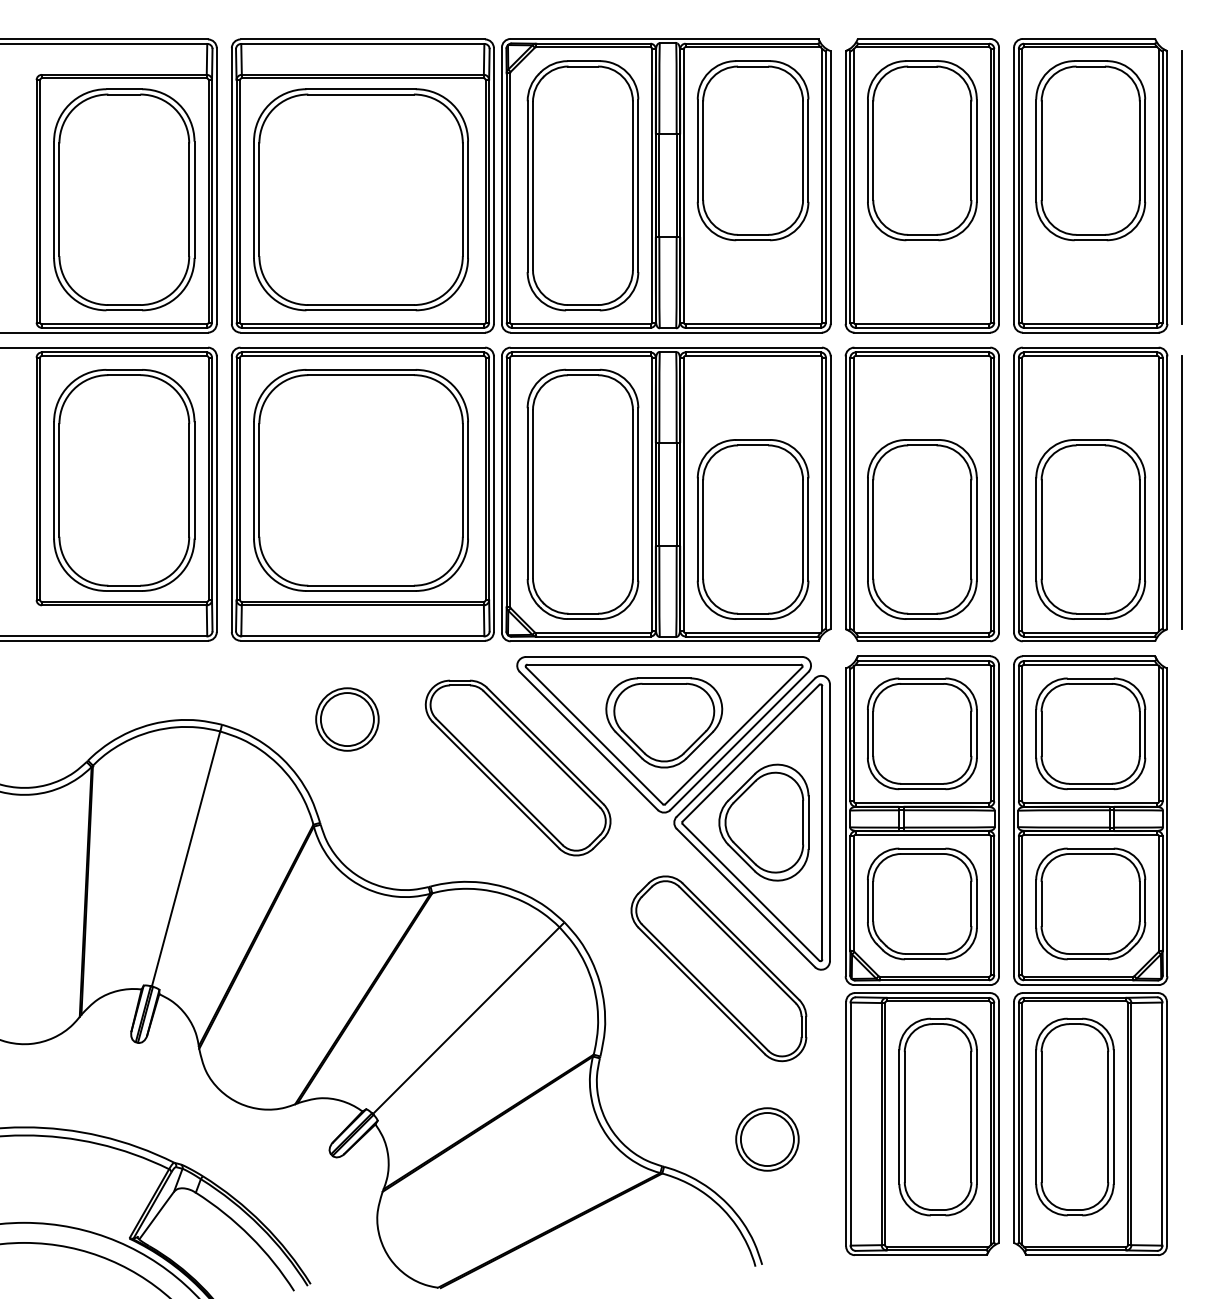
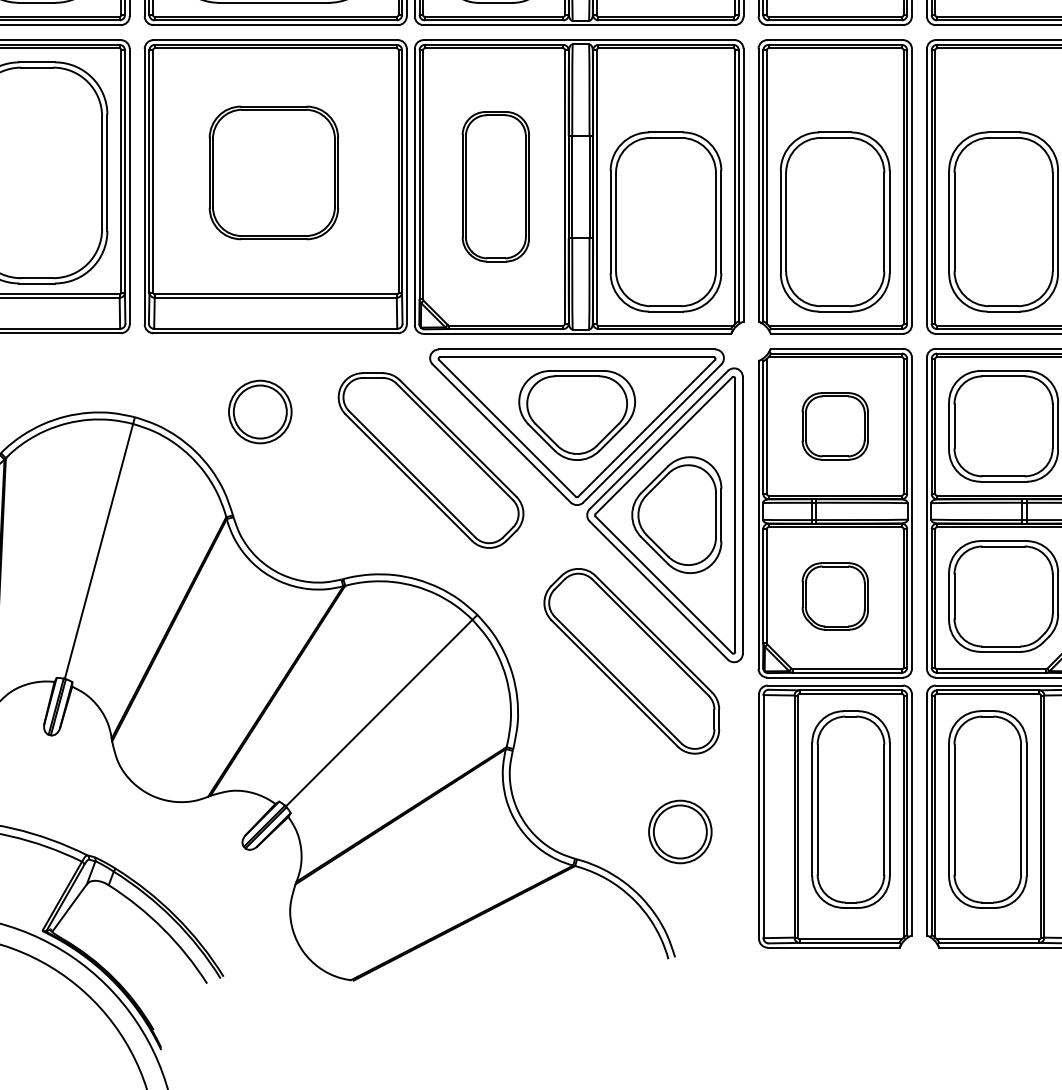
part: (360, 480) -> (273, 173), size x0.6
part: (582, 493) -> (495, 186), size x0.6
part: (922, 733) -> (835, 426), size x0.6
part: (922, 903) -> (835, 596), size x0.6

